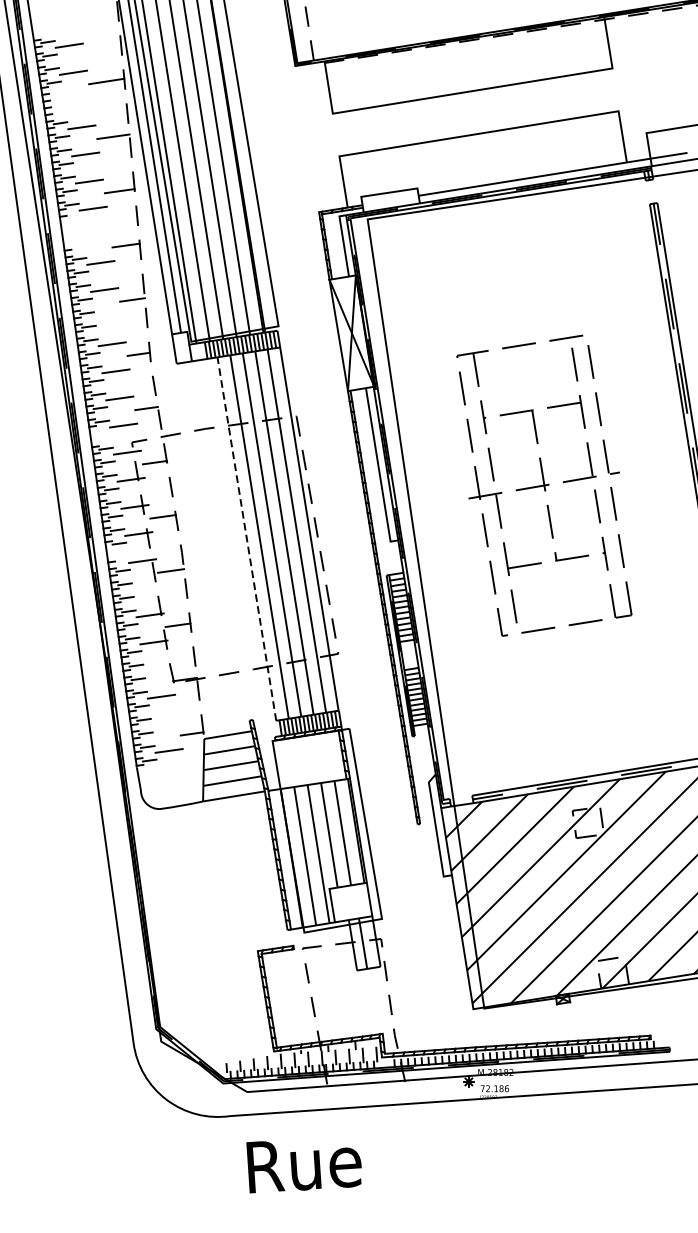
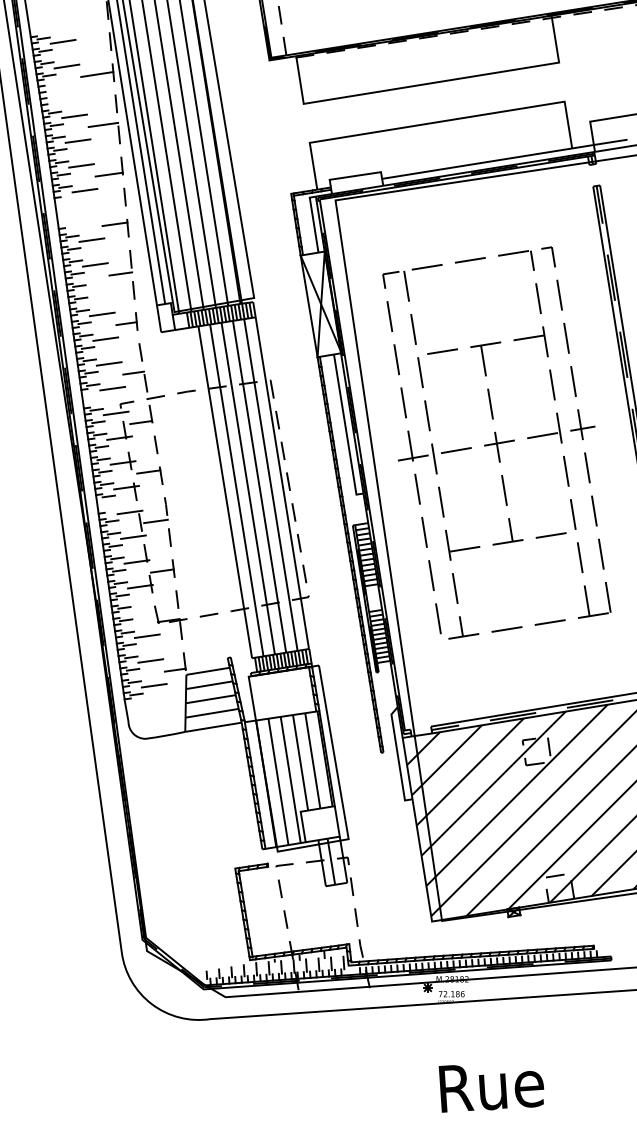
part: (543, 484) -> (496, 442), size x1.43
line: (247, 538) -> (225, 491), dashed -> solid
line: (146, 587) -> (133, 536), added
line: (165, 723) -> (150, 660), added
text: (304, 1166) -> (491, 1088), moved

